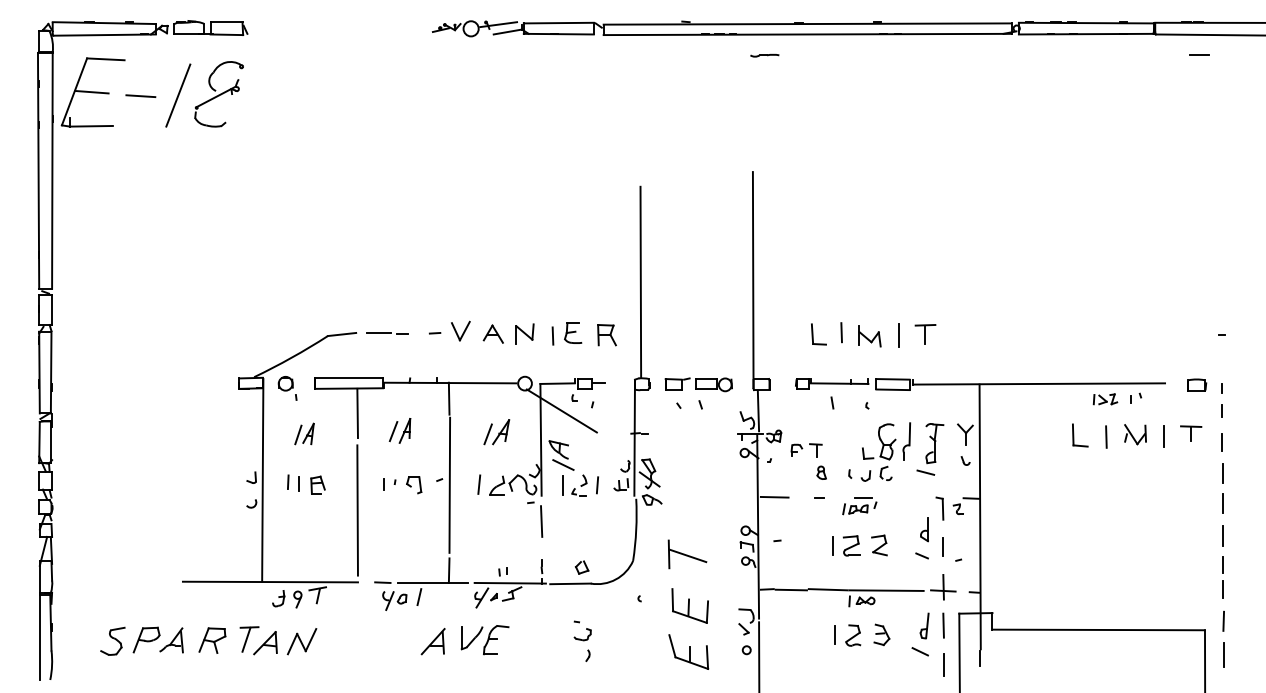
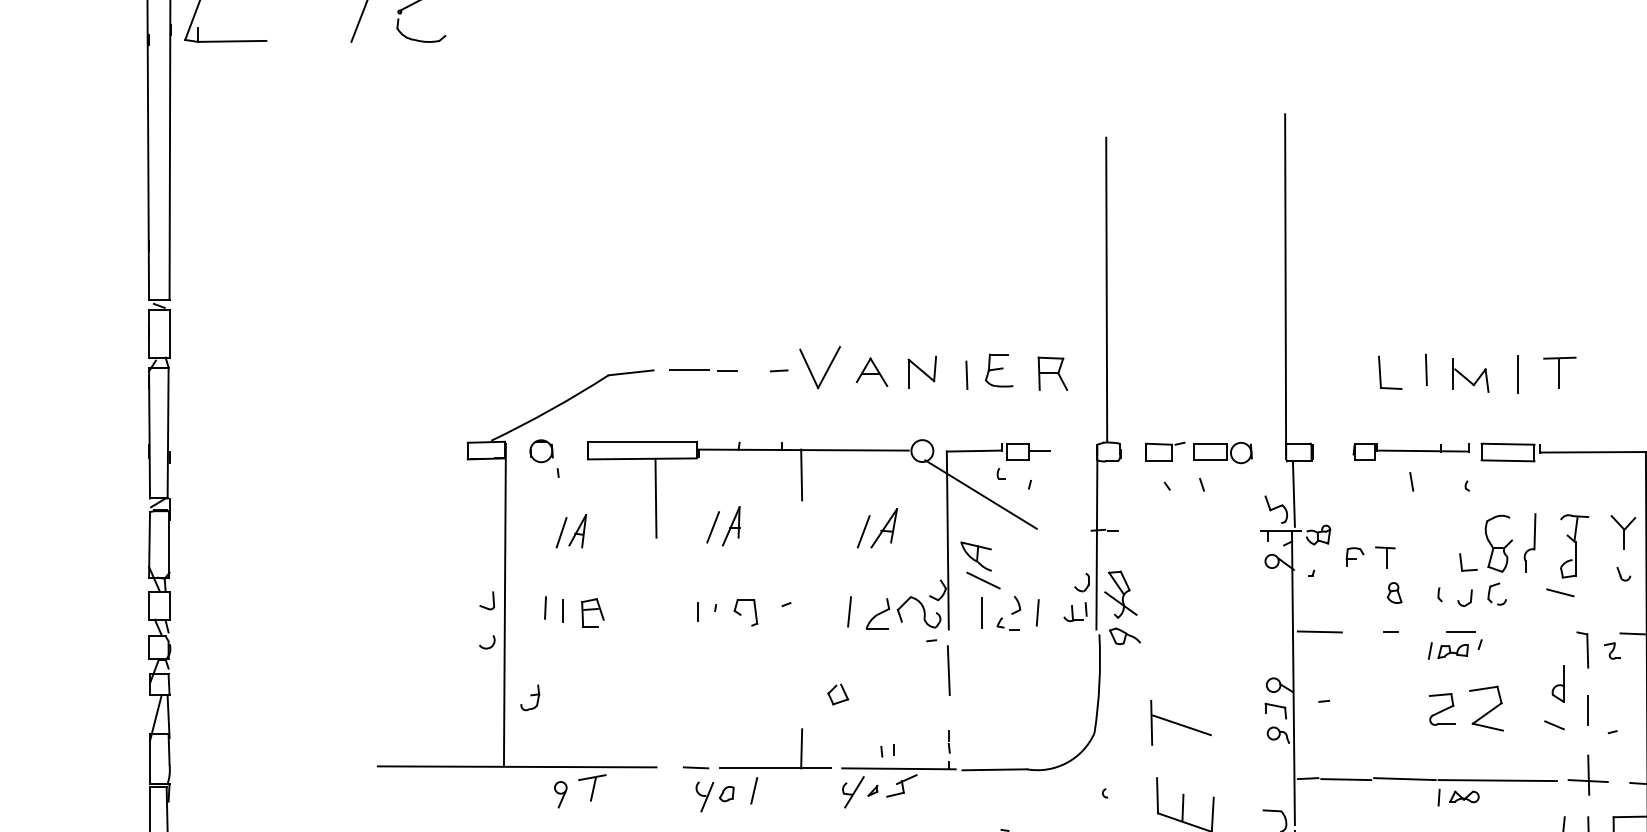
part: (460, 330) -> (819, 366), size x1.4
line: (449, 484) -> (802, 611), removed
line: (357, 510) -> (655, 652), removed
line: (832, 545) -> (1411, 708), removed
part: (879, 545) -> (1486, 708), size x1.4
part: (581, 567) -> (837, 694), moved
part: (278, 598) -> (529, 697), moved

